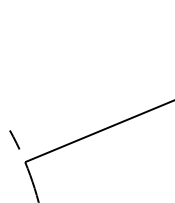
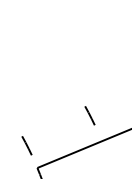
line: (77, 109) -> (89, 115), added

